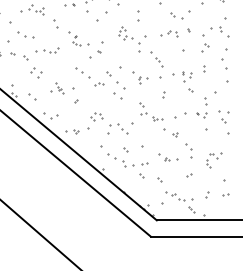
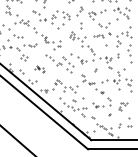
part: (63, 93) -> (39, 69), size x0.6

